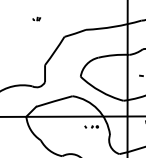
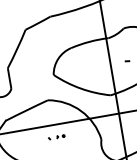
part: (91, 126) -> (56, 136), moved

